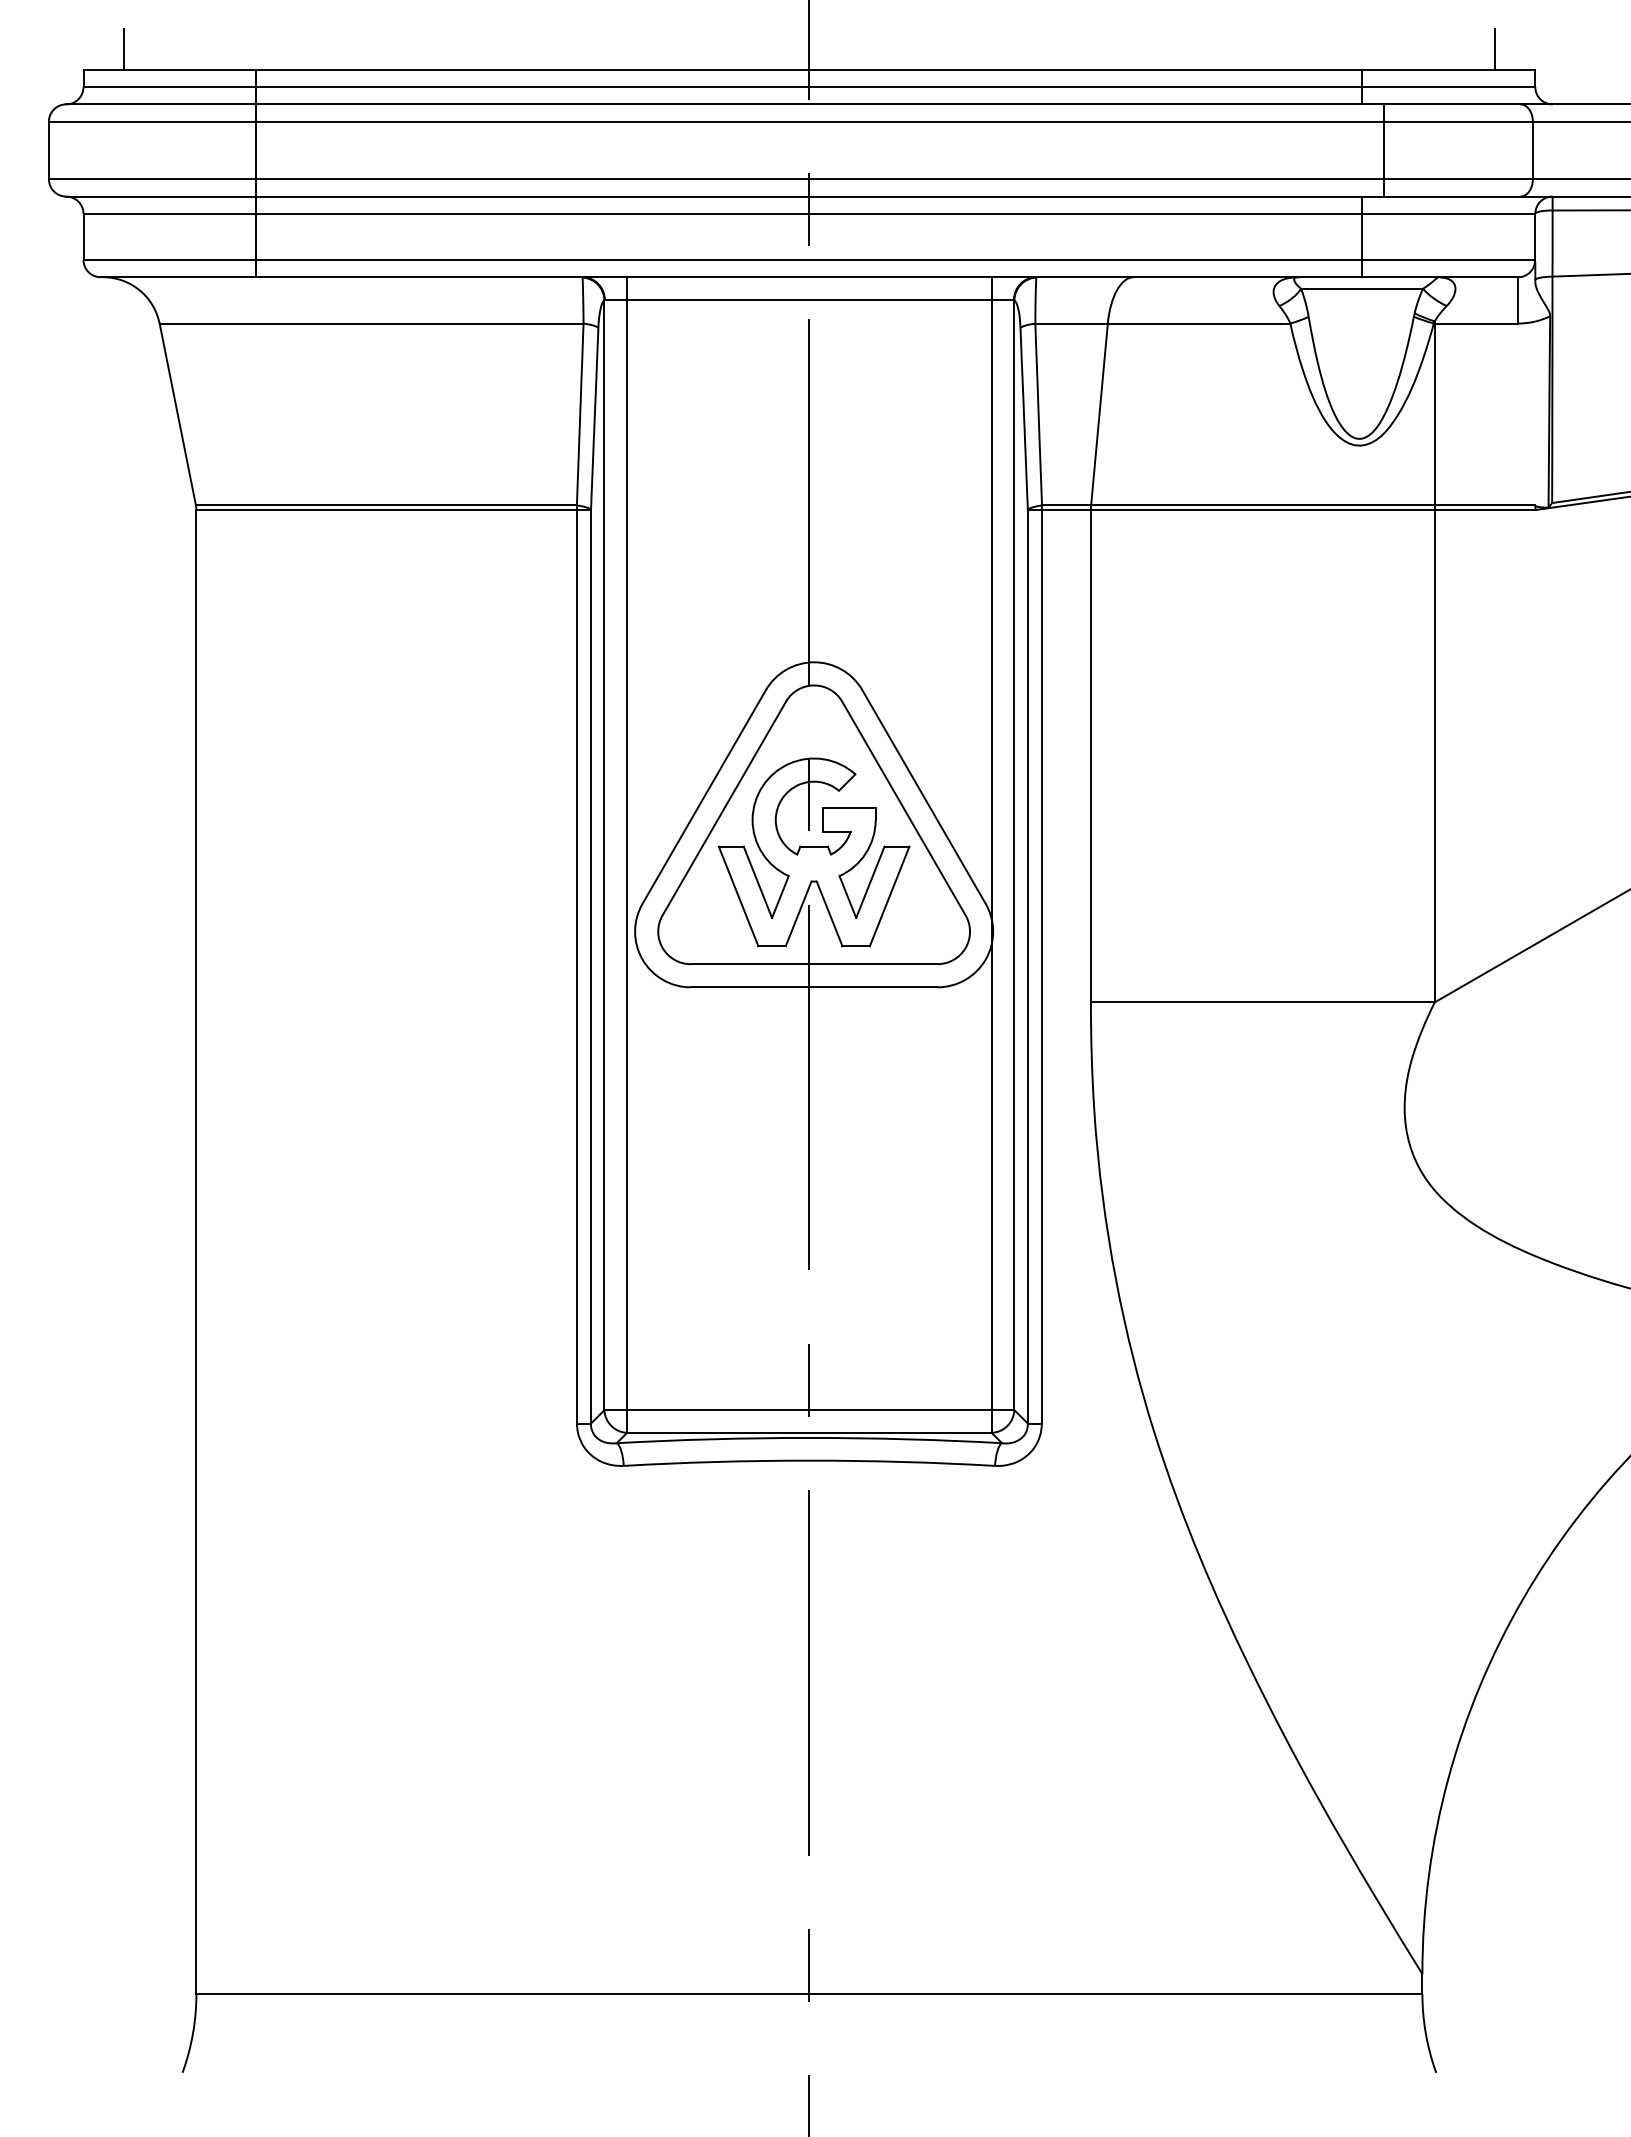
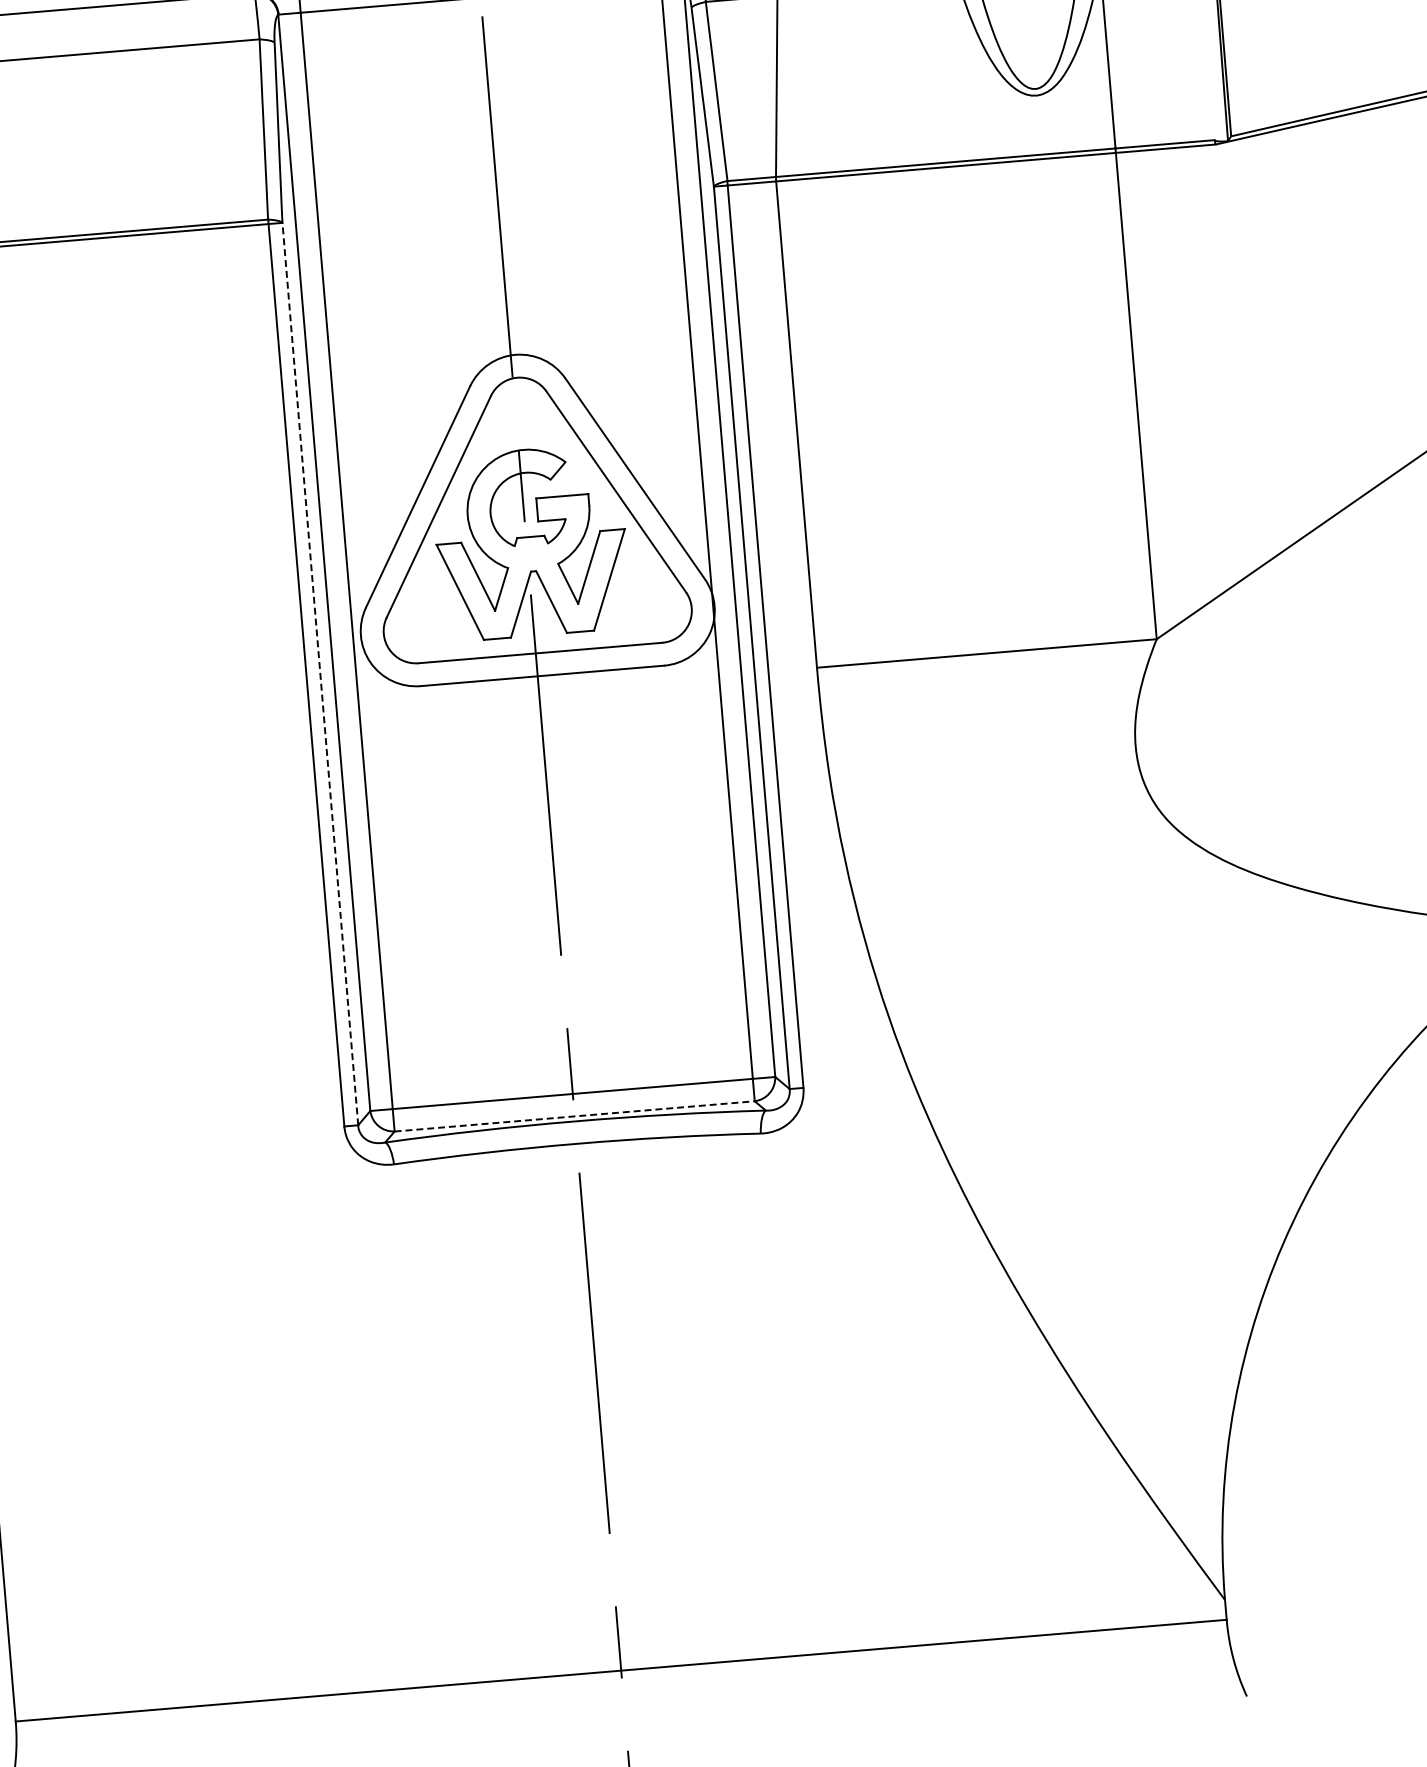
line: (591, 966) -> (320, 673), solid -> dashed
line: (809, 1432) -> (574, 1115), solid -> dashed

